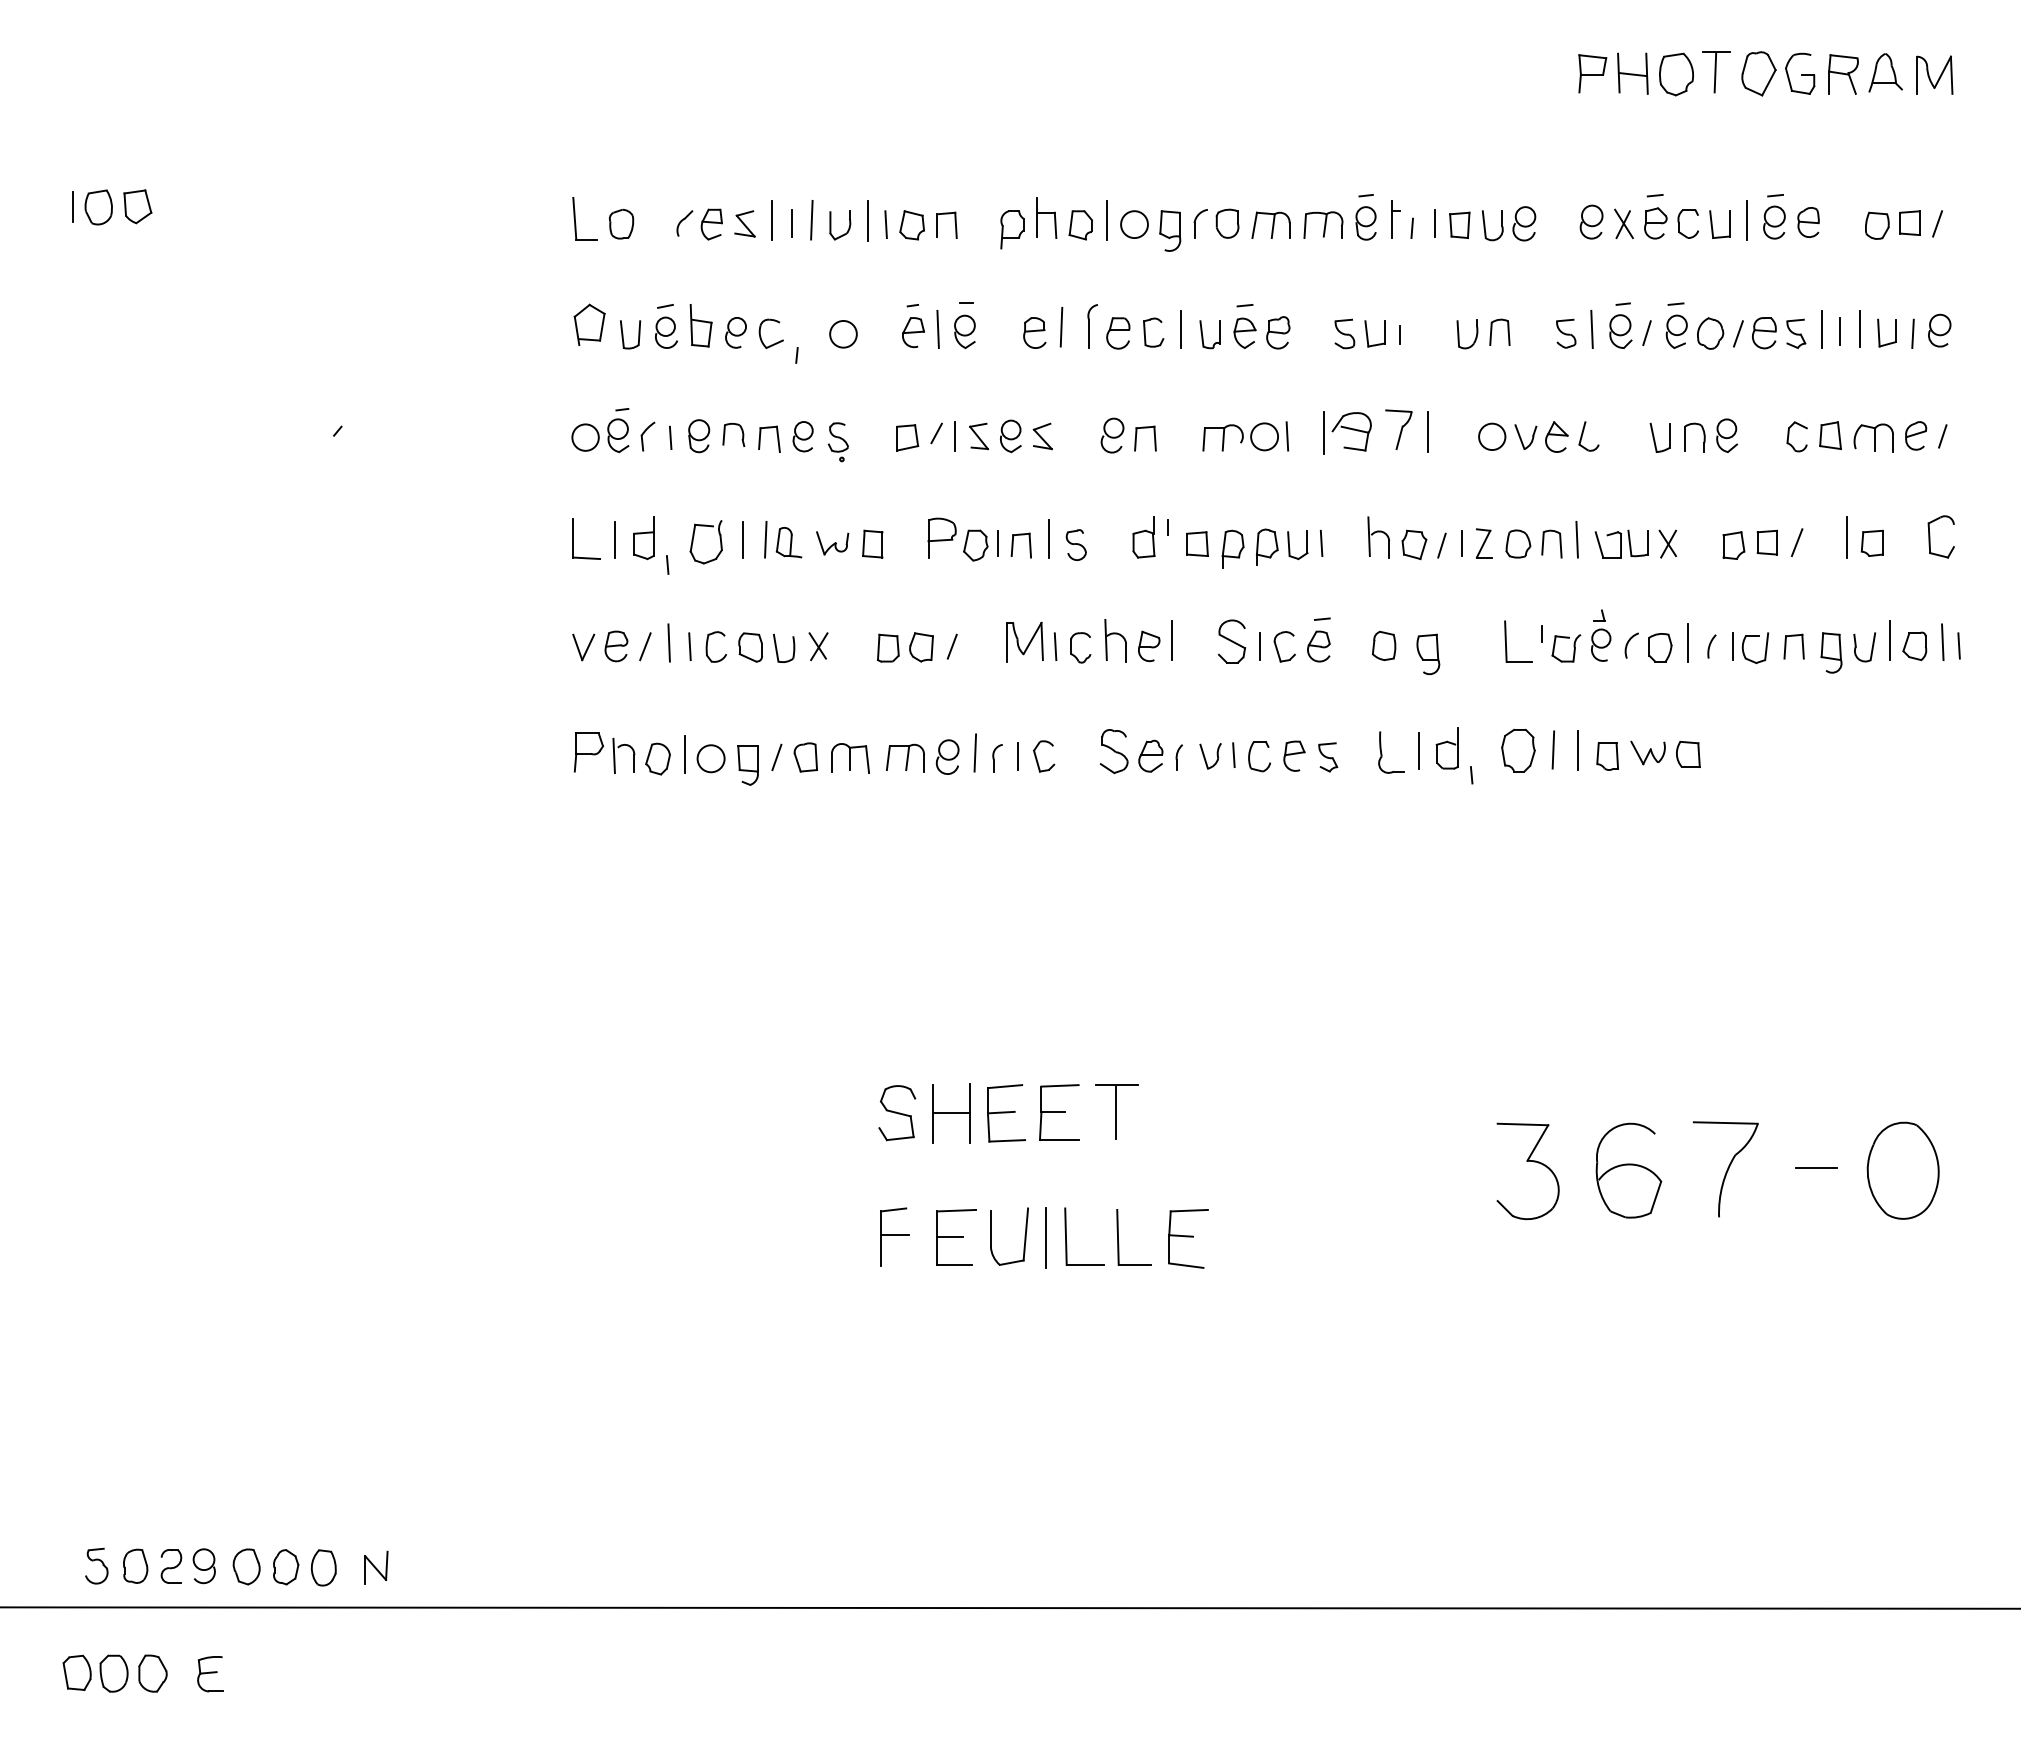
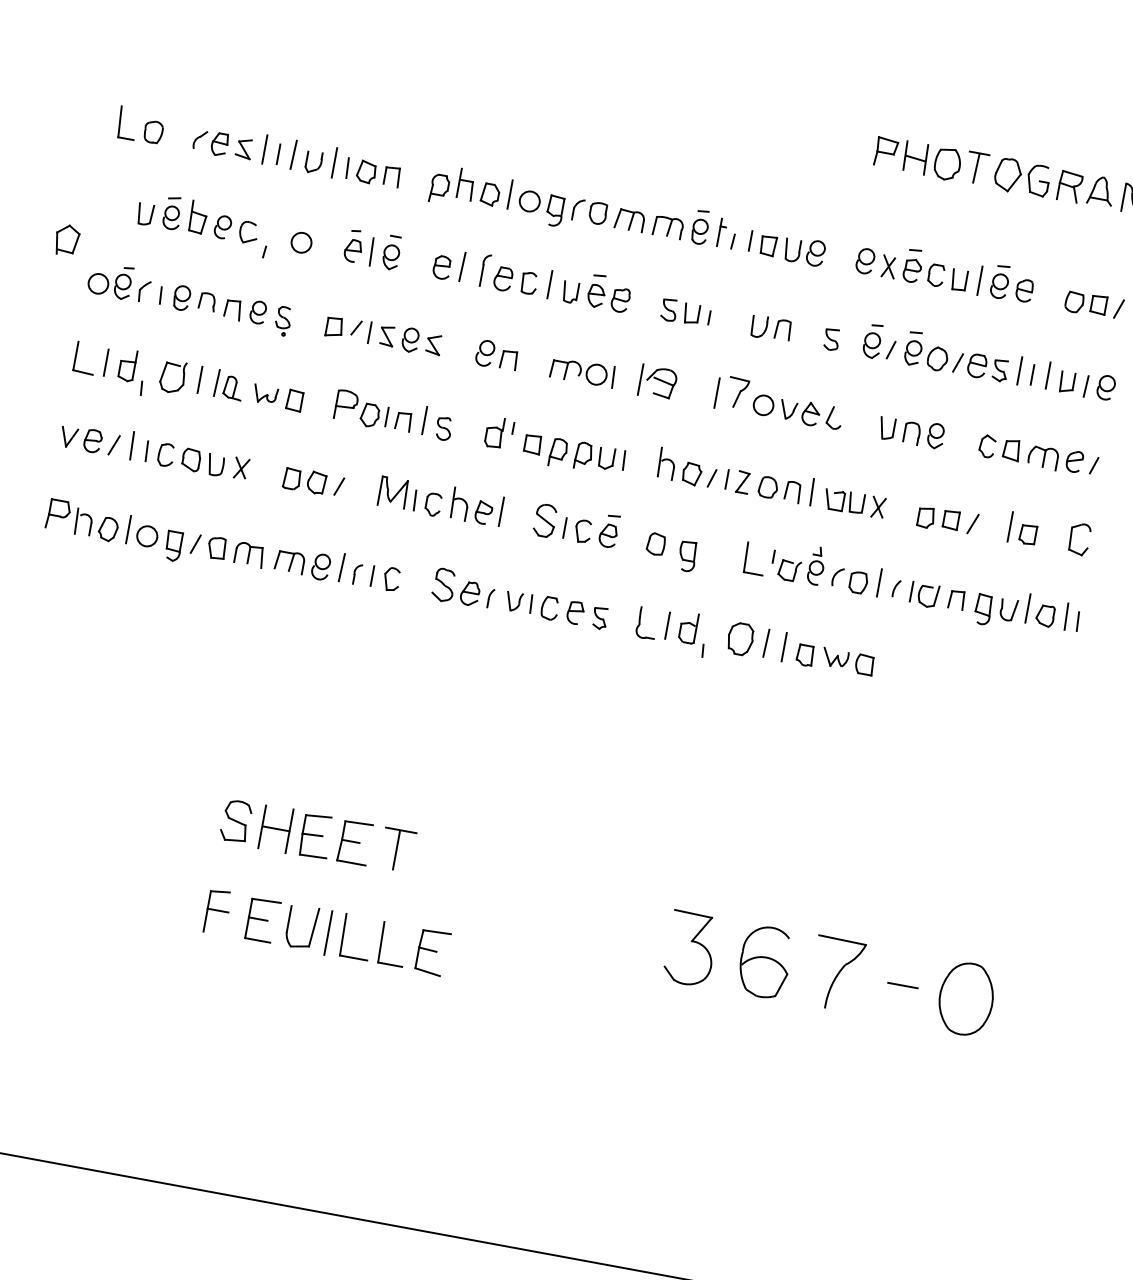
part: (589, 324) -> (66, 240), moved
line: (1591, 329) -> (850, 339), removed
part: (1398, 429) -> (737, 392), moved

